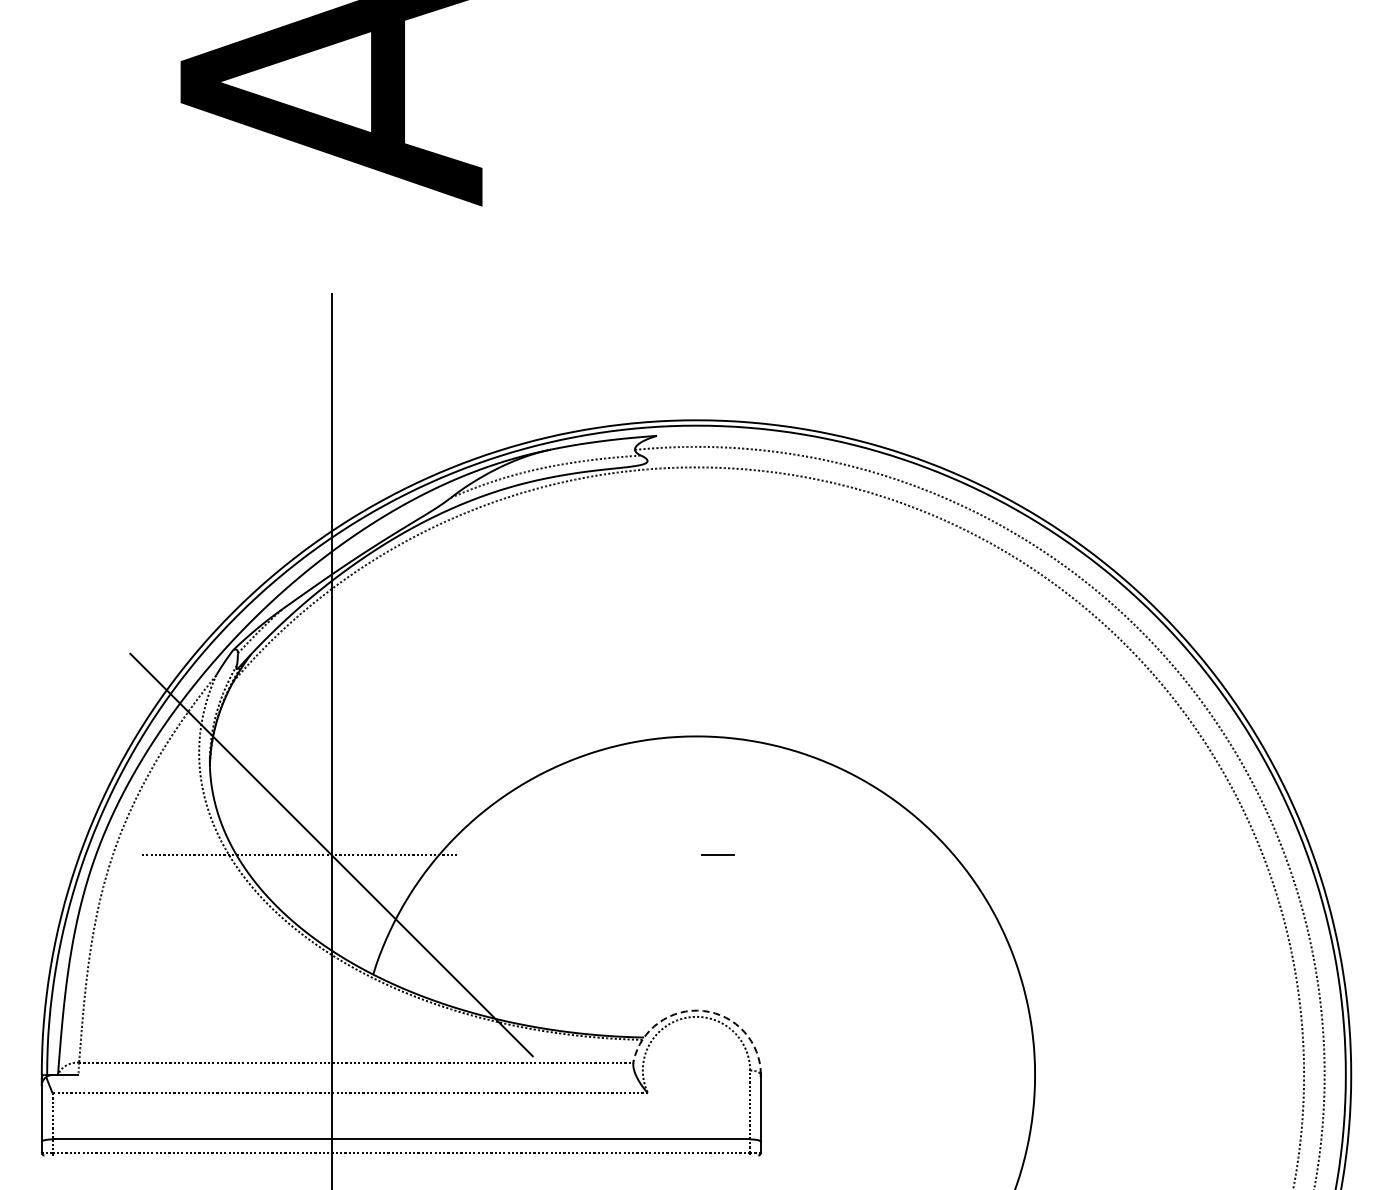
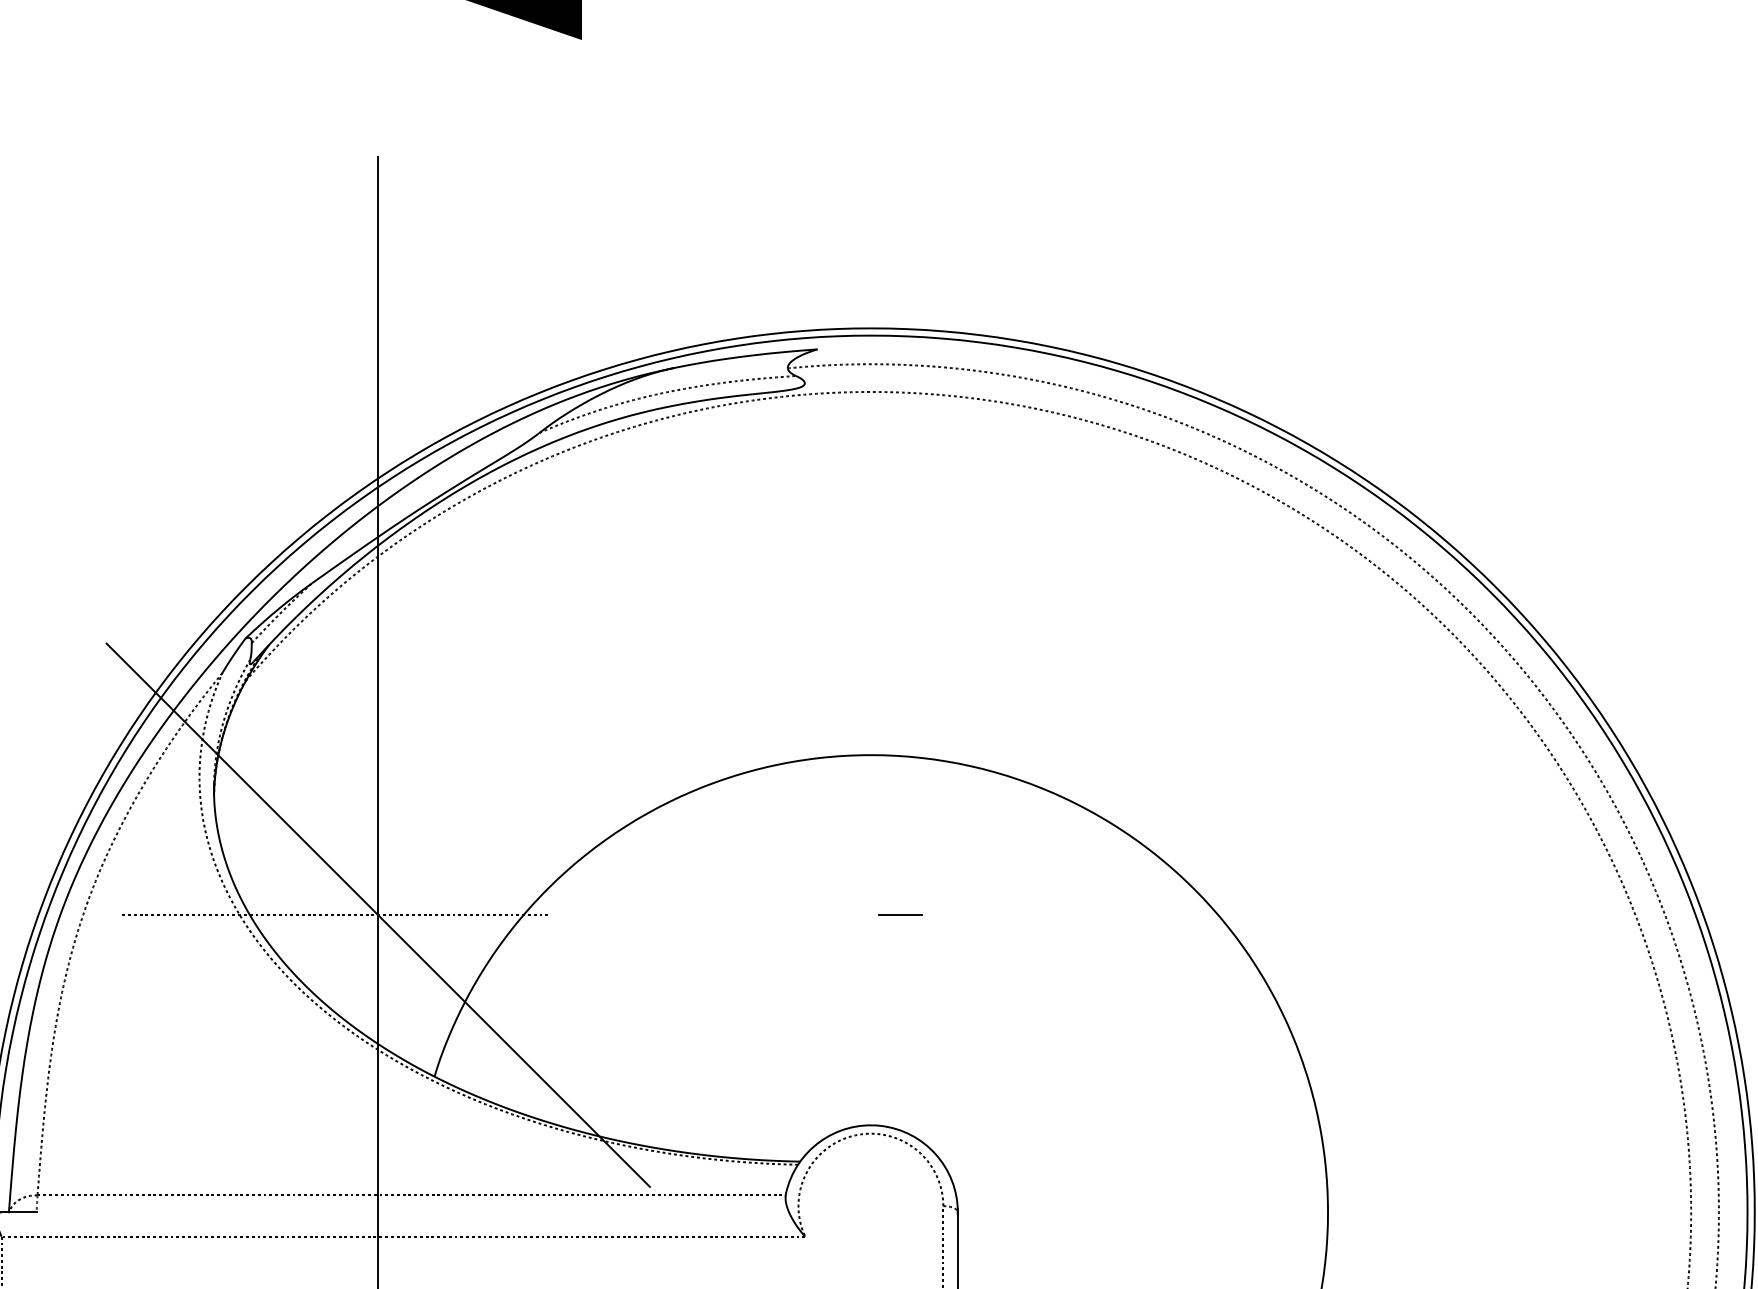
arc: (703, 1011) -> (880, 1126), dashed -> solid

